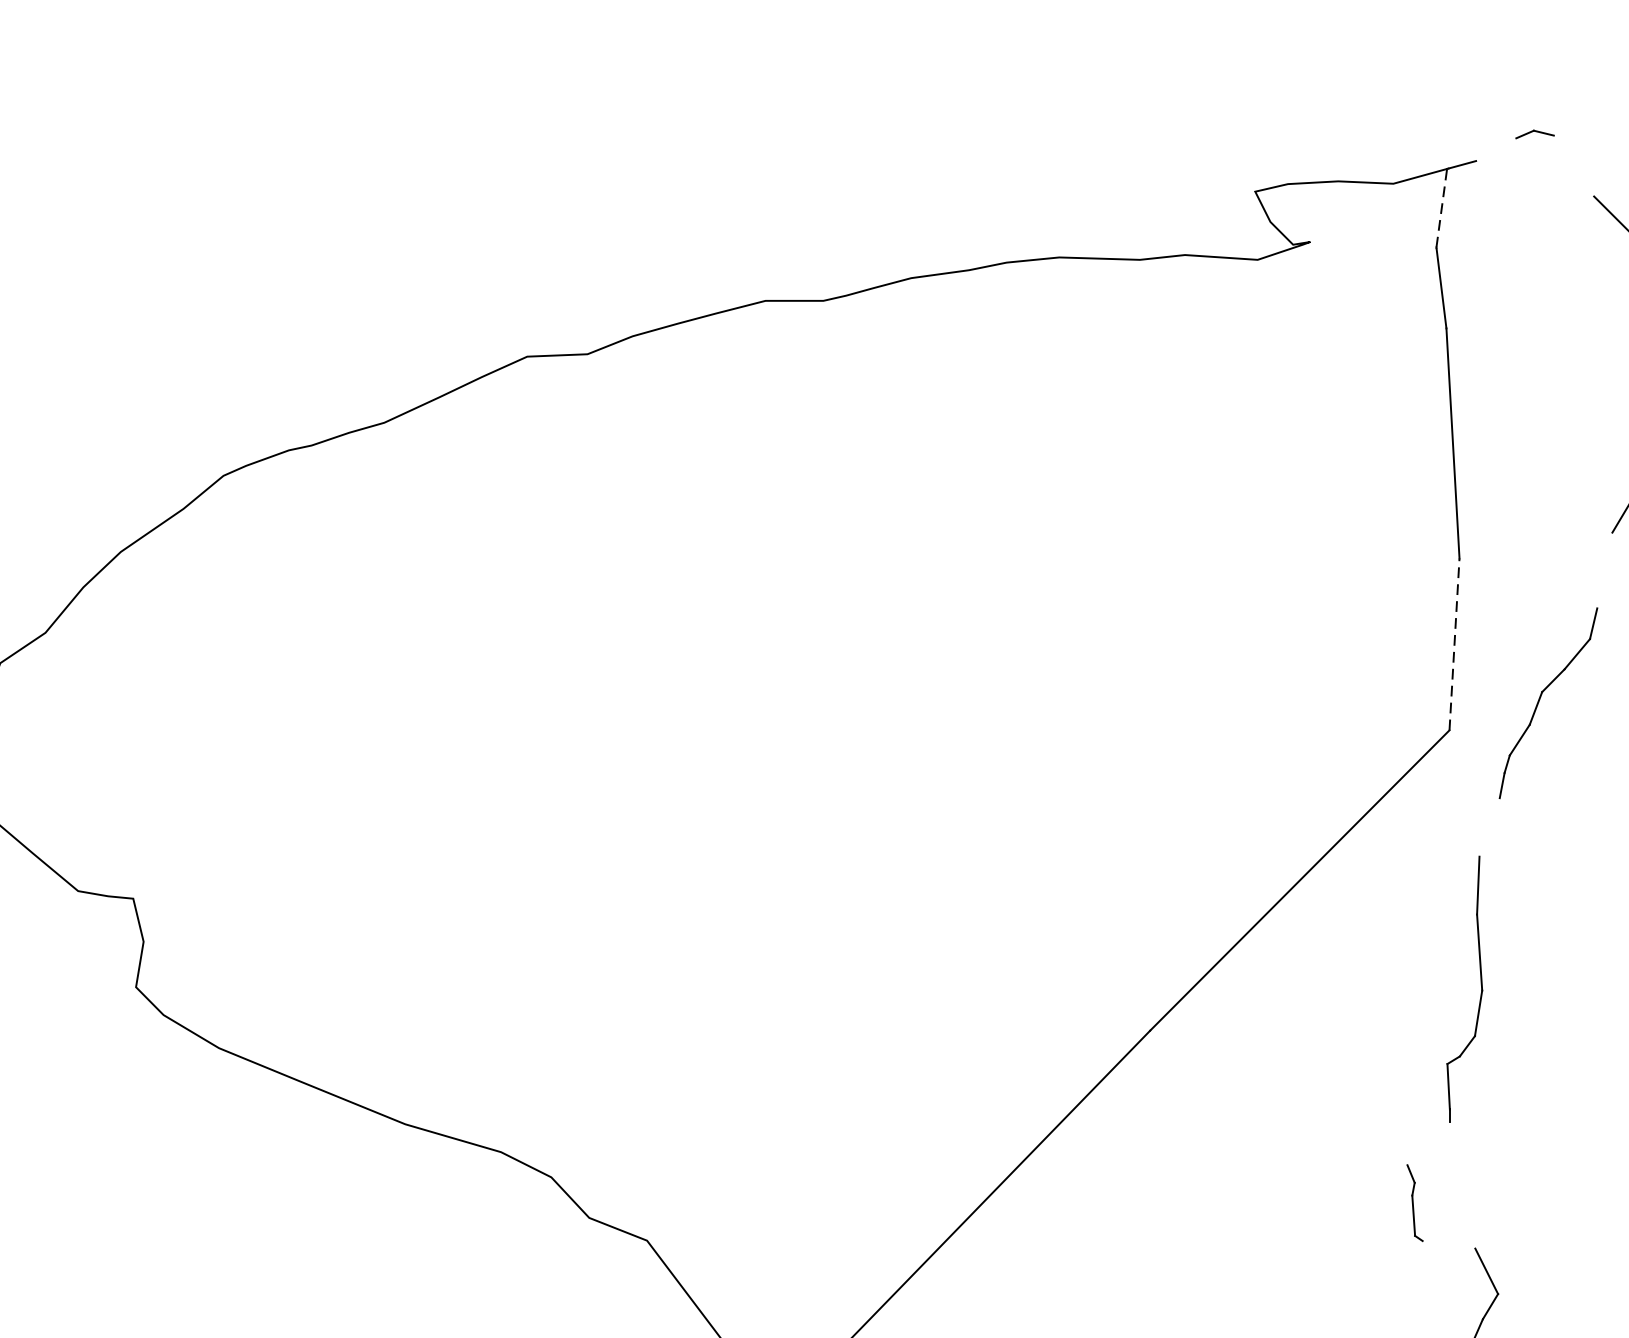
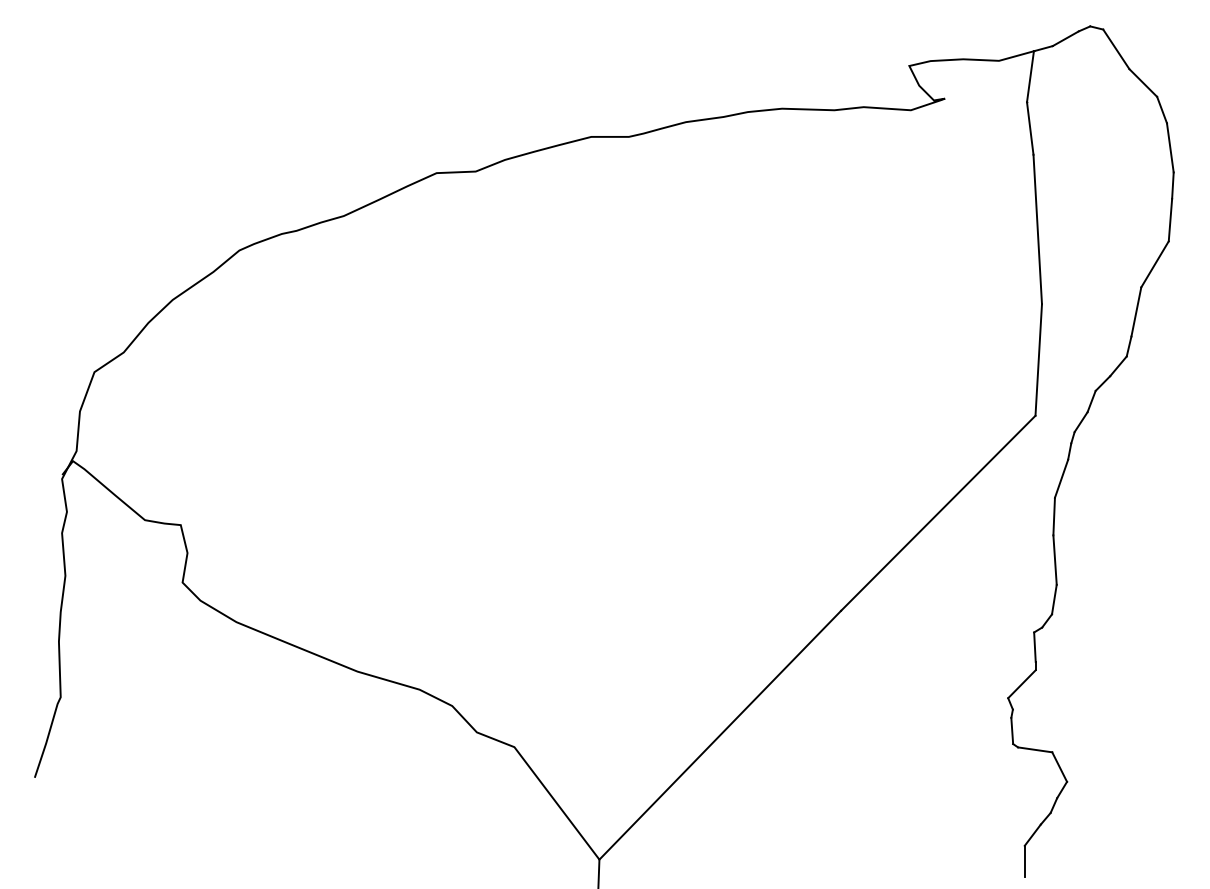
line: (1495, 149) -> (1065, 38), added
line: (1574, 166) -> (1116, 49), added
line: (1441, 207) -> (1030, 76), dashed -> solid
line: (1605, 569) -> (1136, 311), added
line: (1454, 643) -> (1038, 359), dashed -> solid
line: (1489, 826) -> (1061, 478), added
line: (1427, 1144) -> (1021, 684), added
line: (1449, 1244) -> (1035, 749), added

